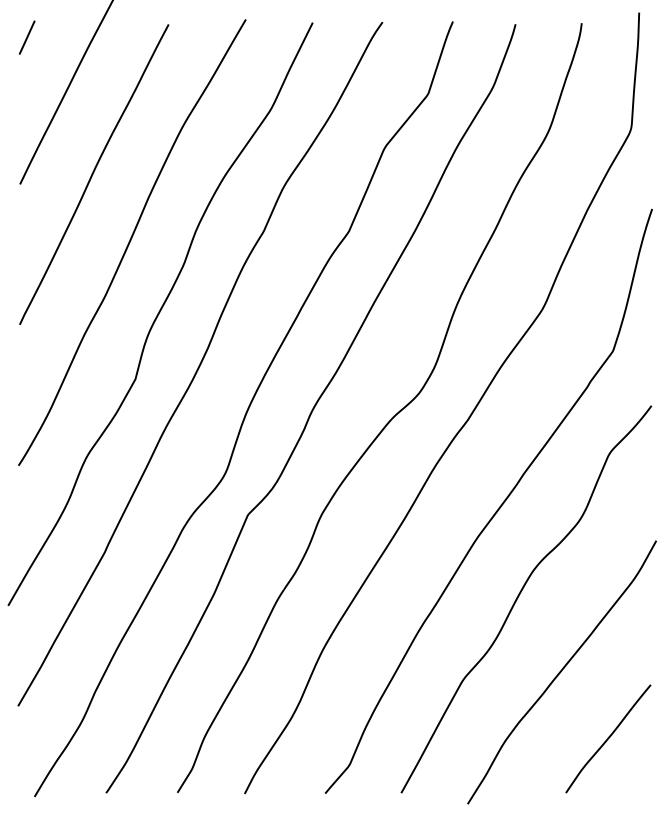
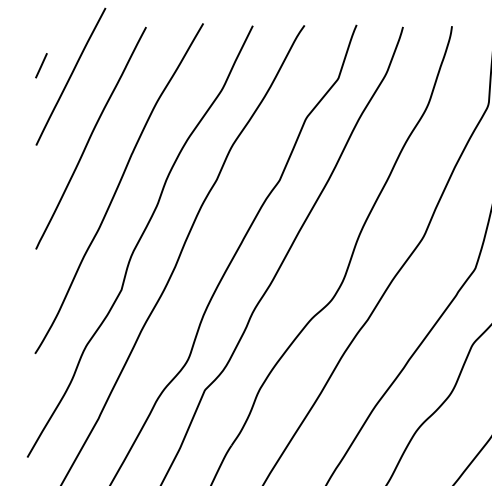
line: (26, 37) -> (40, 65), moved

